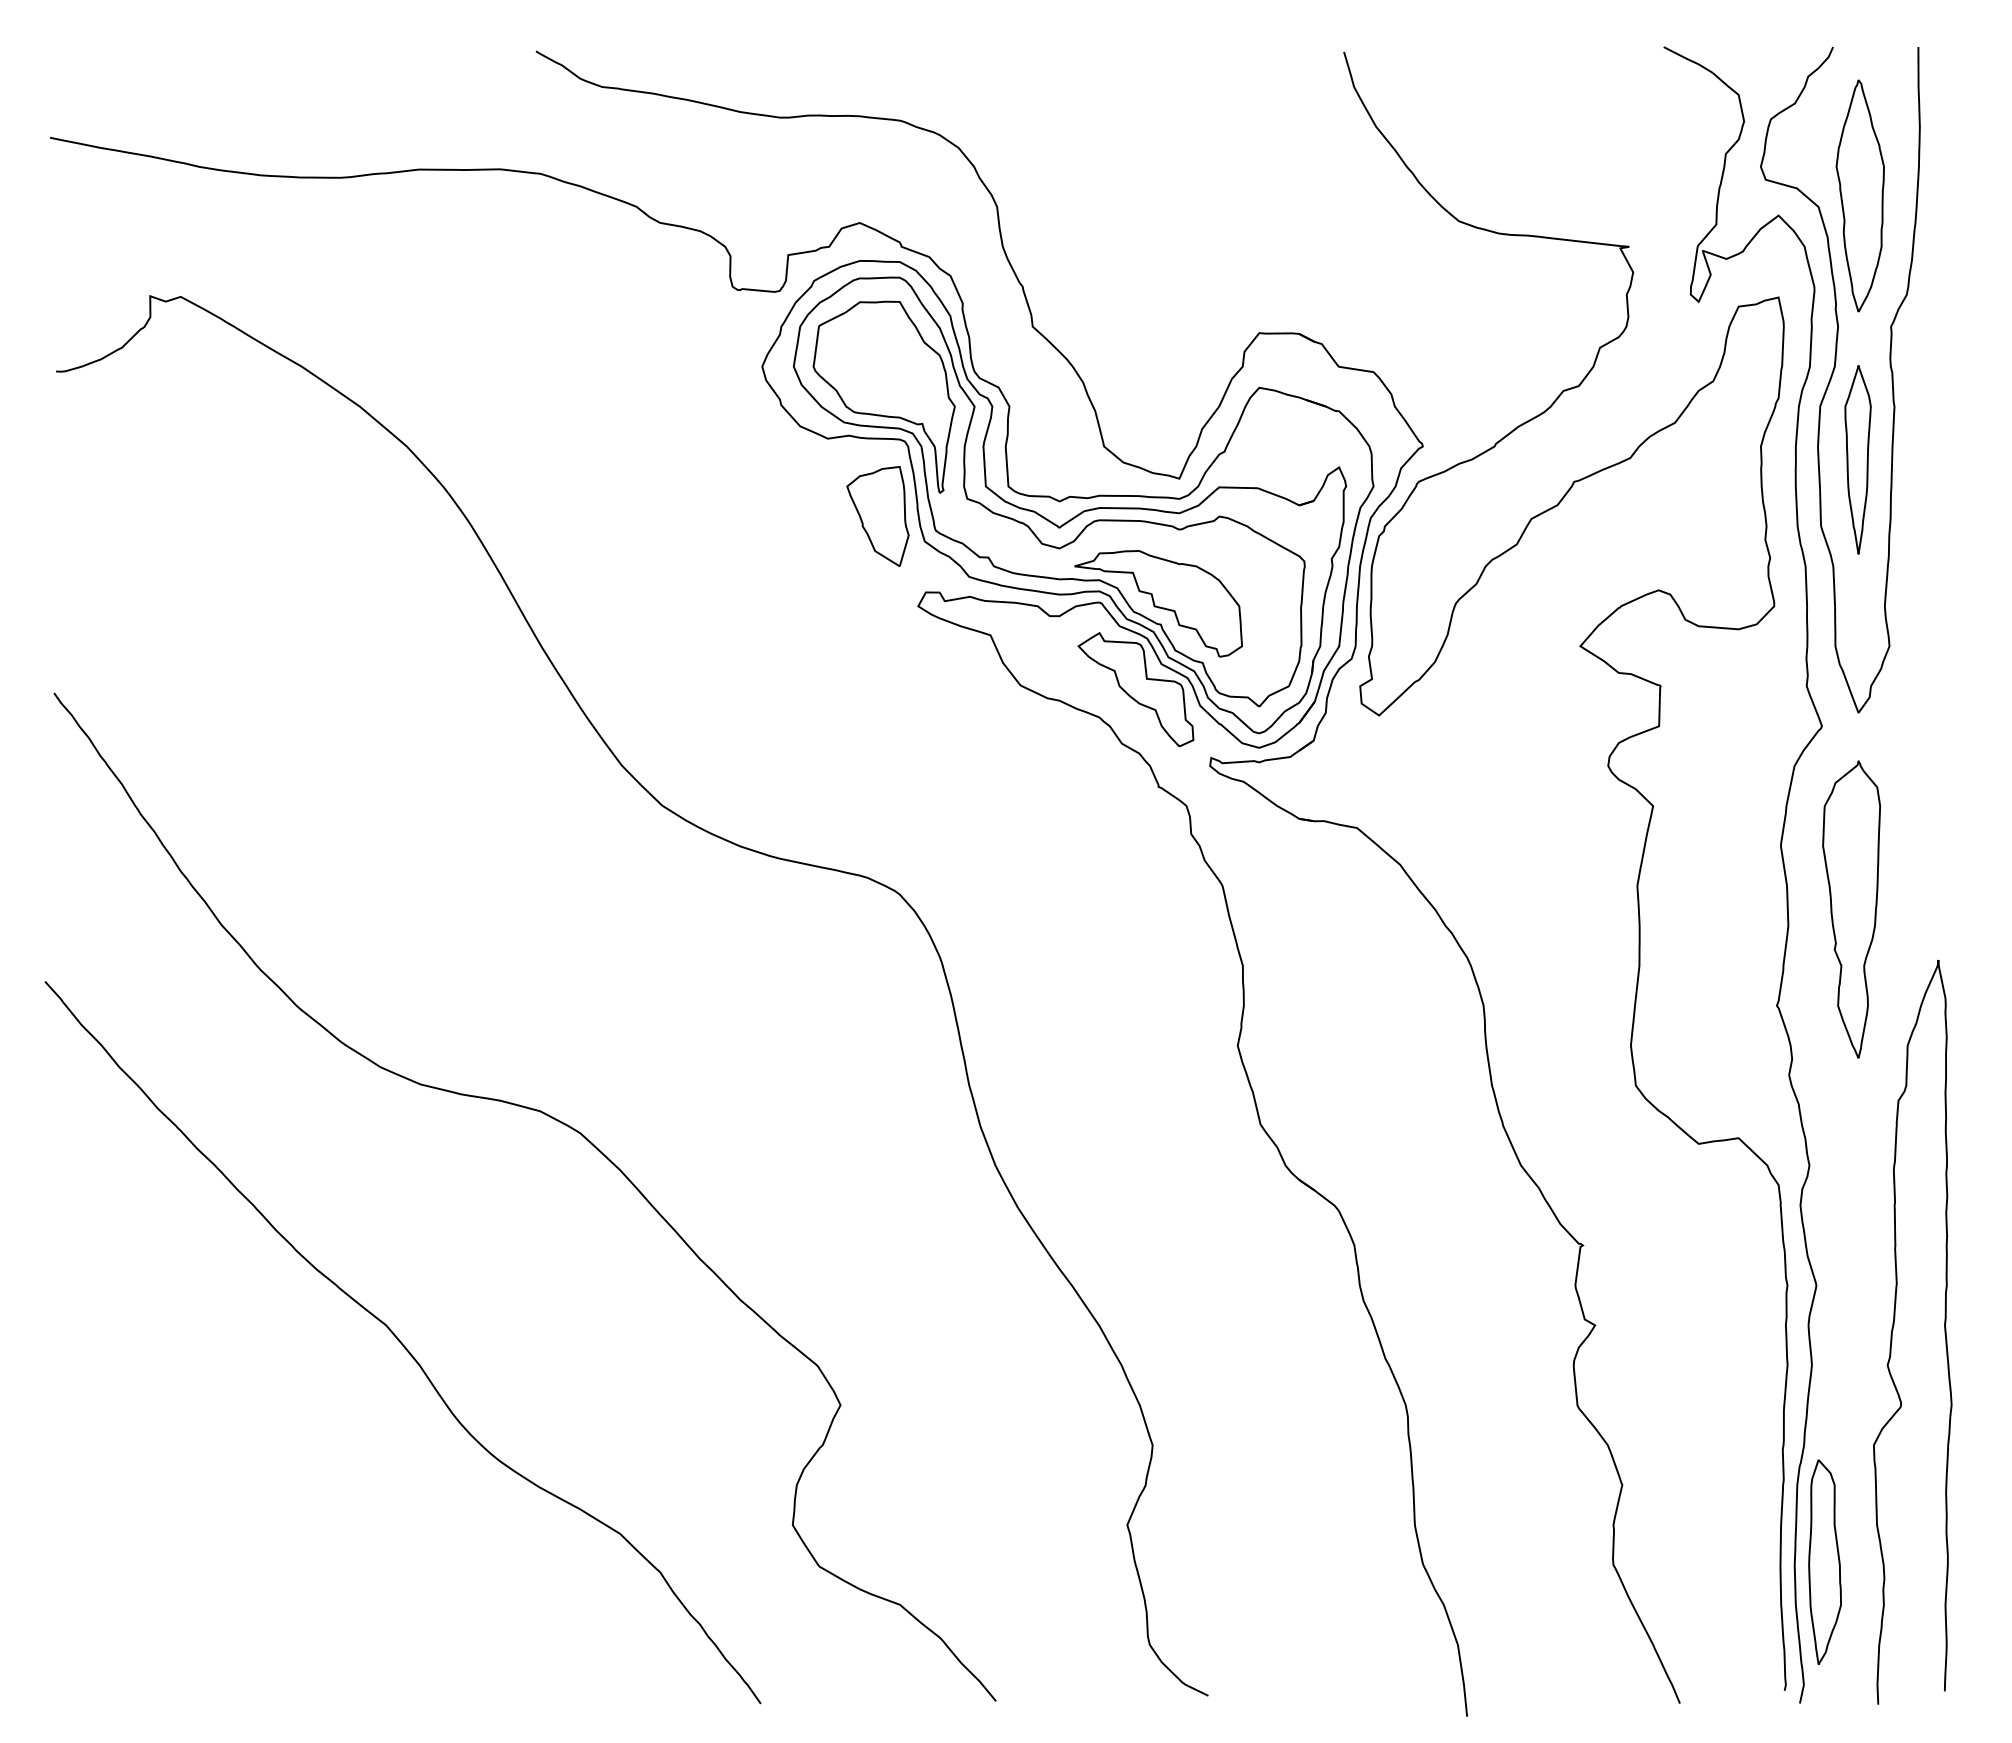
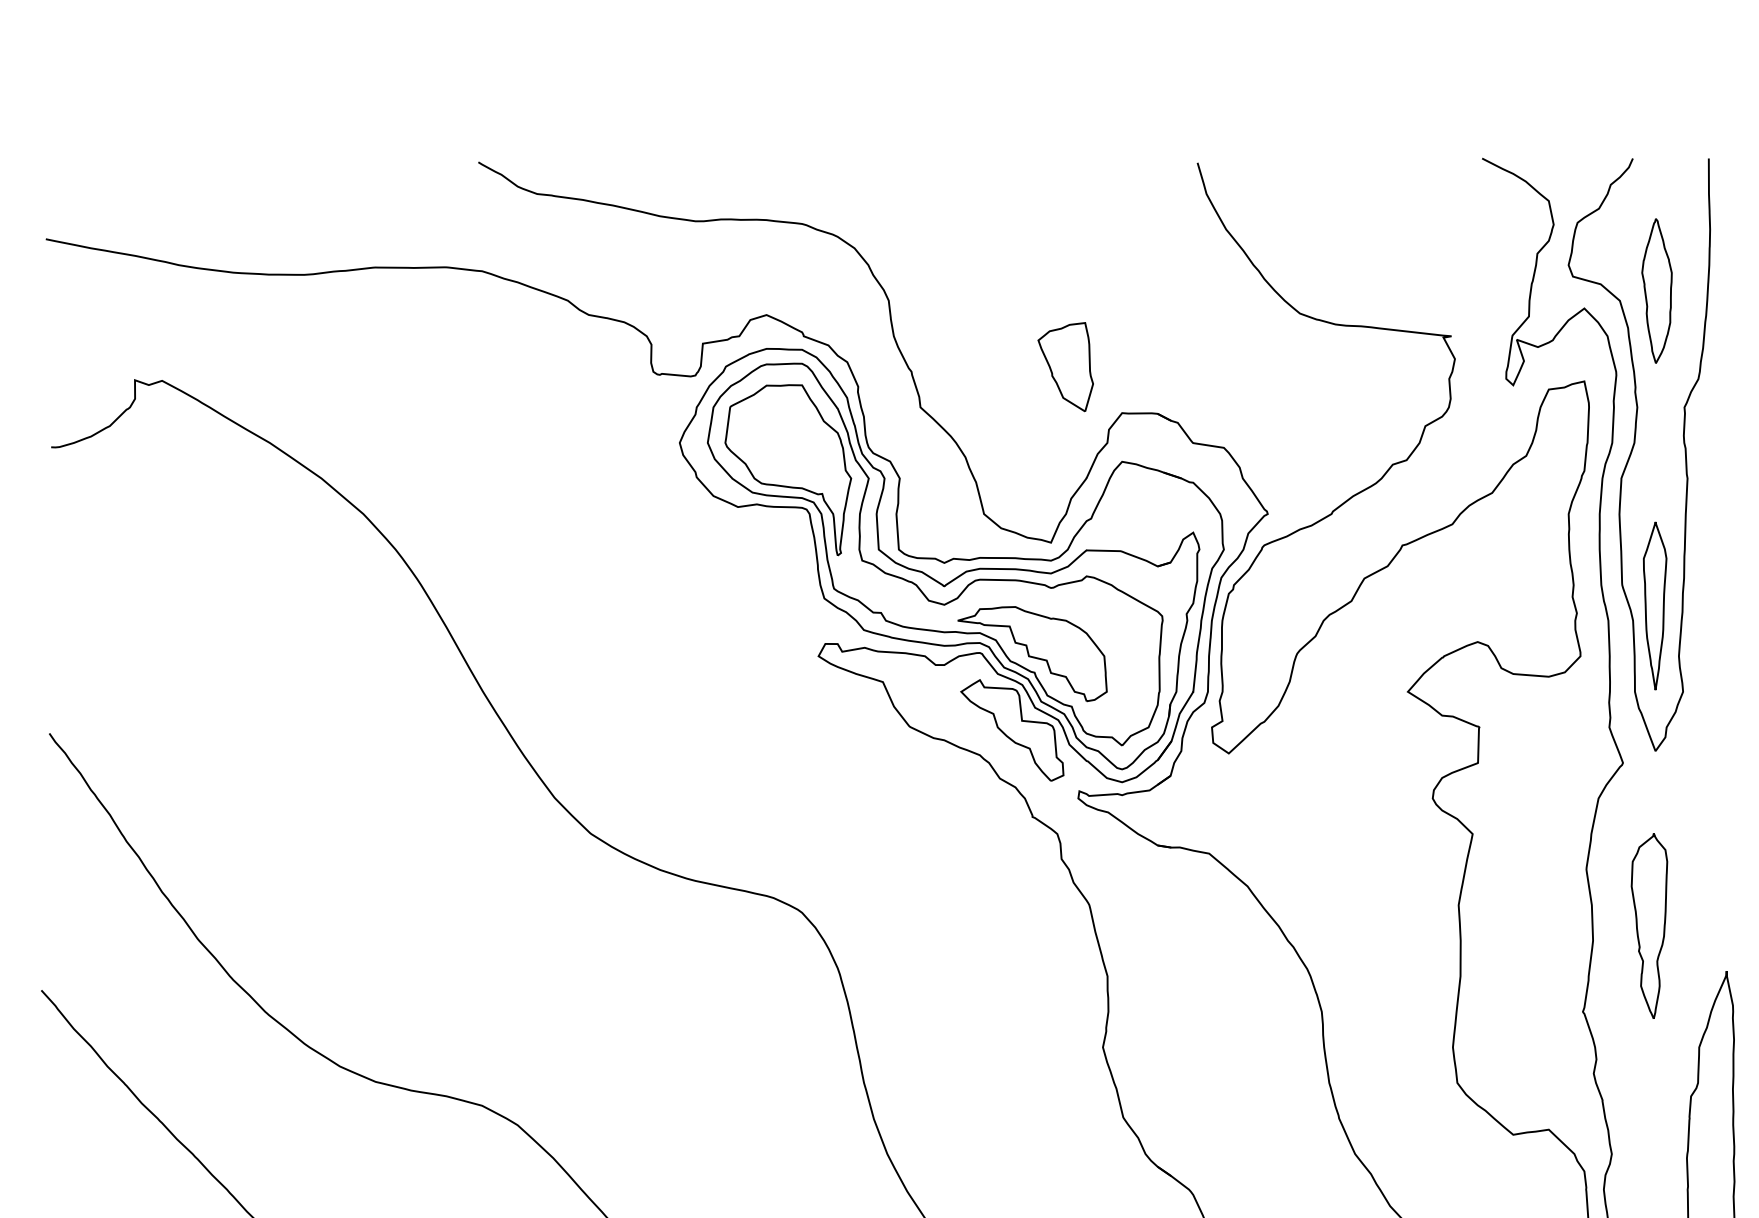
part: (1859, 195) -> (1656, 290), size x0.7
part: (1857, 459) -> (1654, 605), moved
part: (877, 516) -> (1065, 367), moved
part: (1851, 909) -> (1649, 926), size x0.7

